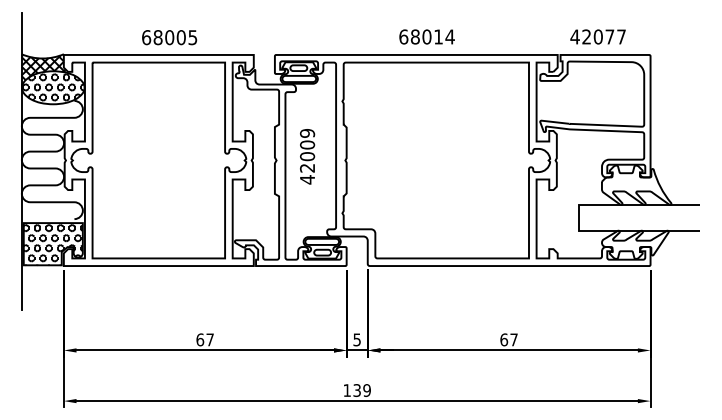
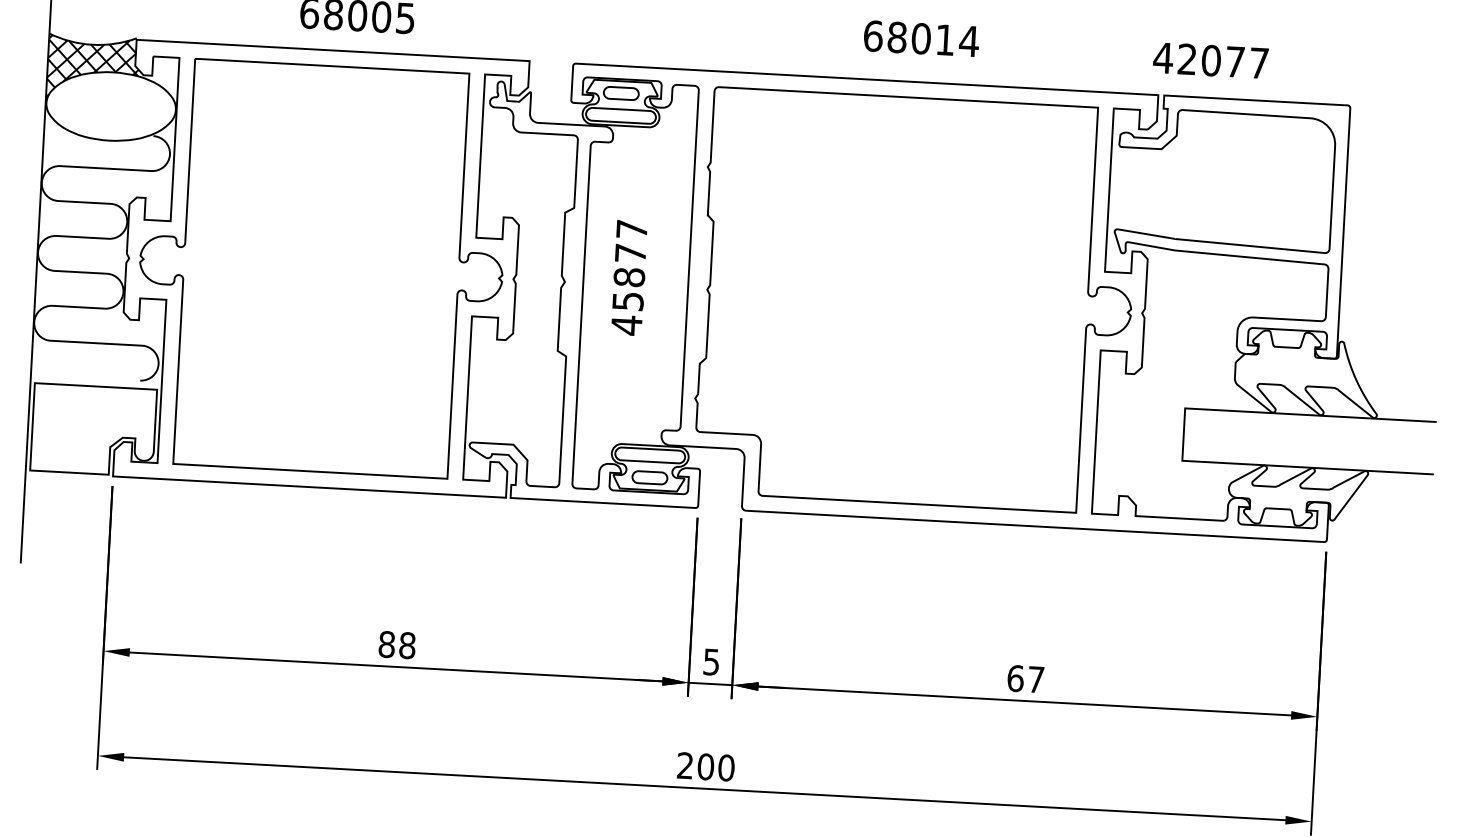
text: (426, 36) -> (920, 37), moved
text: (597, 36) -> (1209, 59), moved
hatch: (53, 87) -> (111, 105), removed
text: (307, 150) -> (630, 264), 42009 -> 45877
hatch: (52, 244) -> (91, 430), removed
text: (205, 339) -> (397, 644), 67 -> 88
text: (356, 390) -> (704, 766), 139 -> 200

